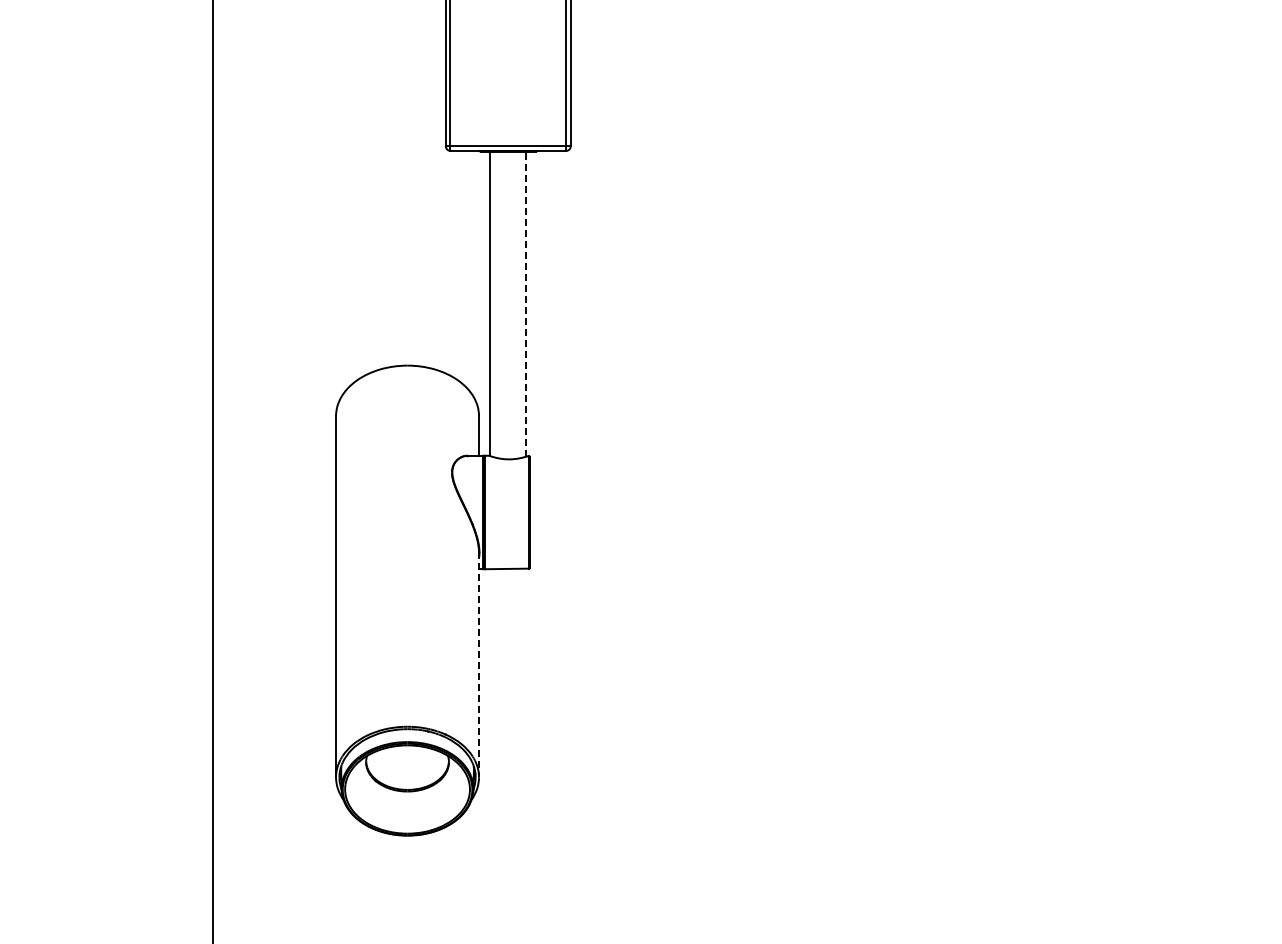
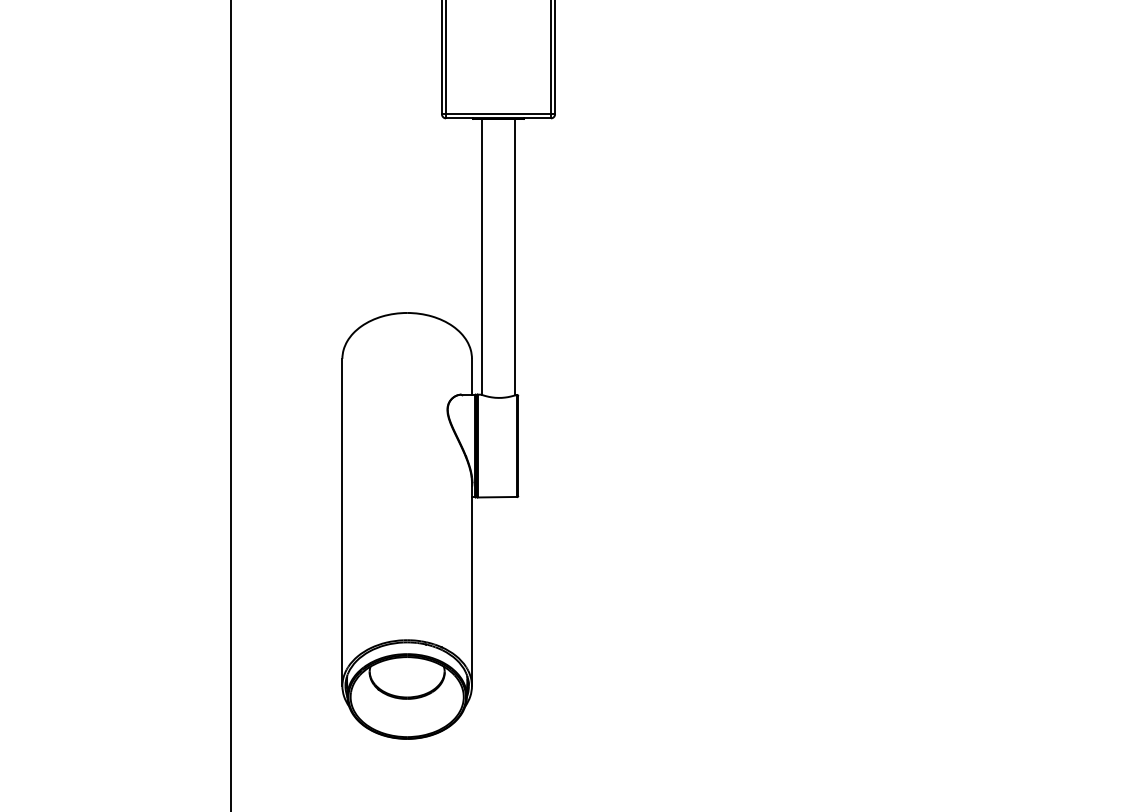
line: (526, 303) -> (514, 256), dashed -> solid
line: (479, 664) -> (472, 583), dashed -> solid

